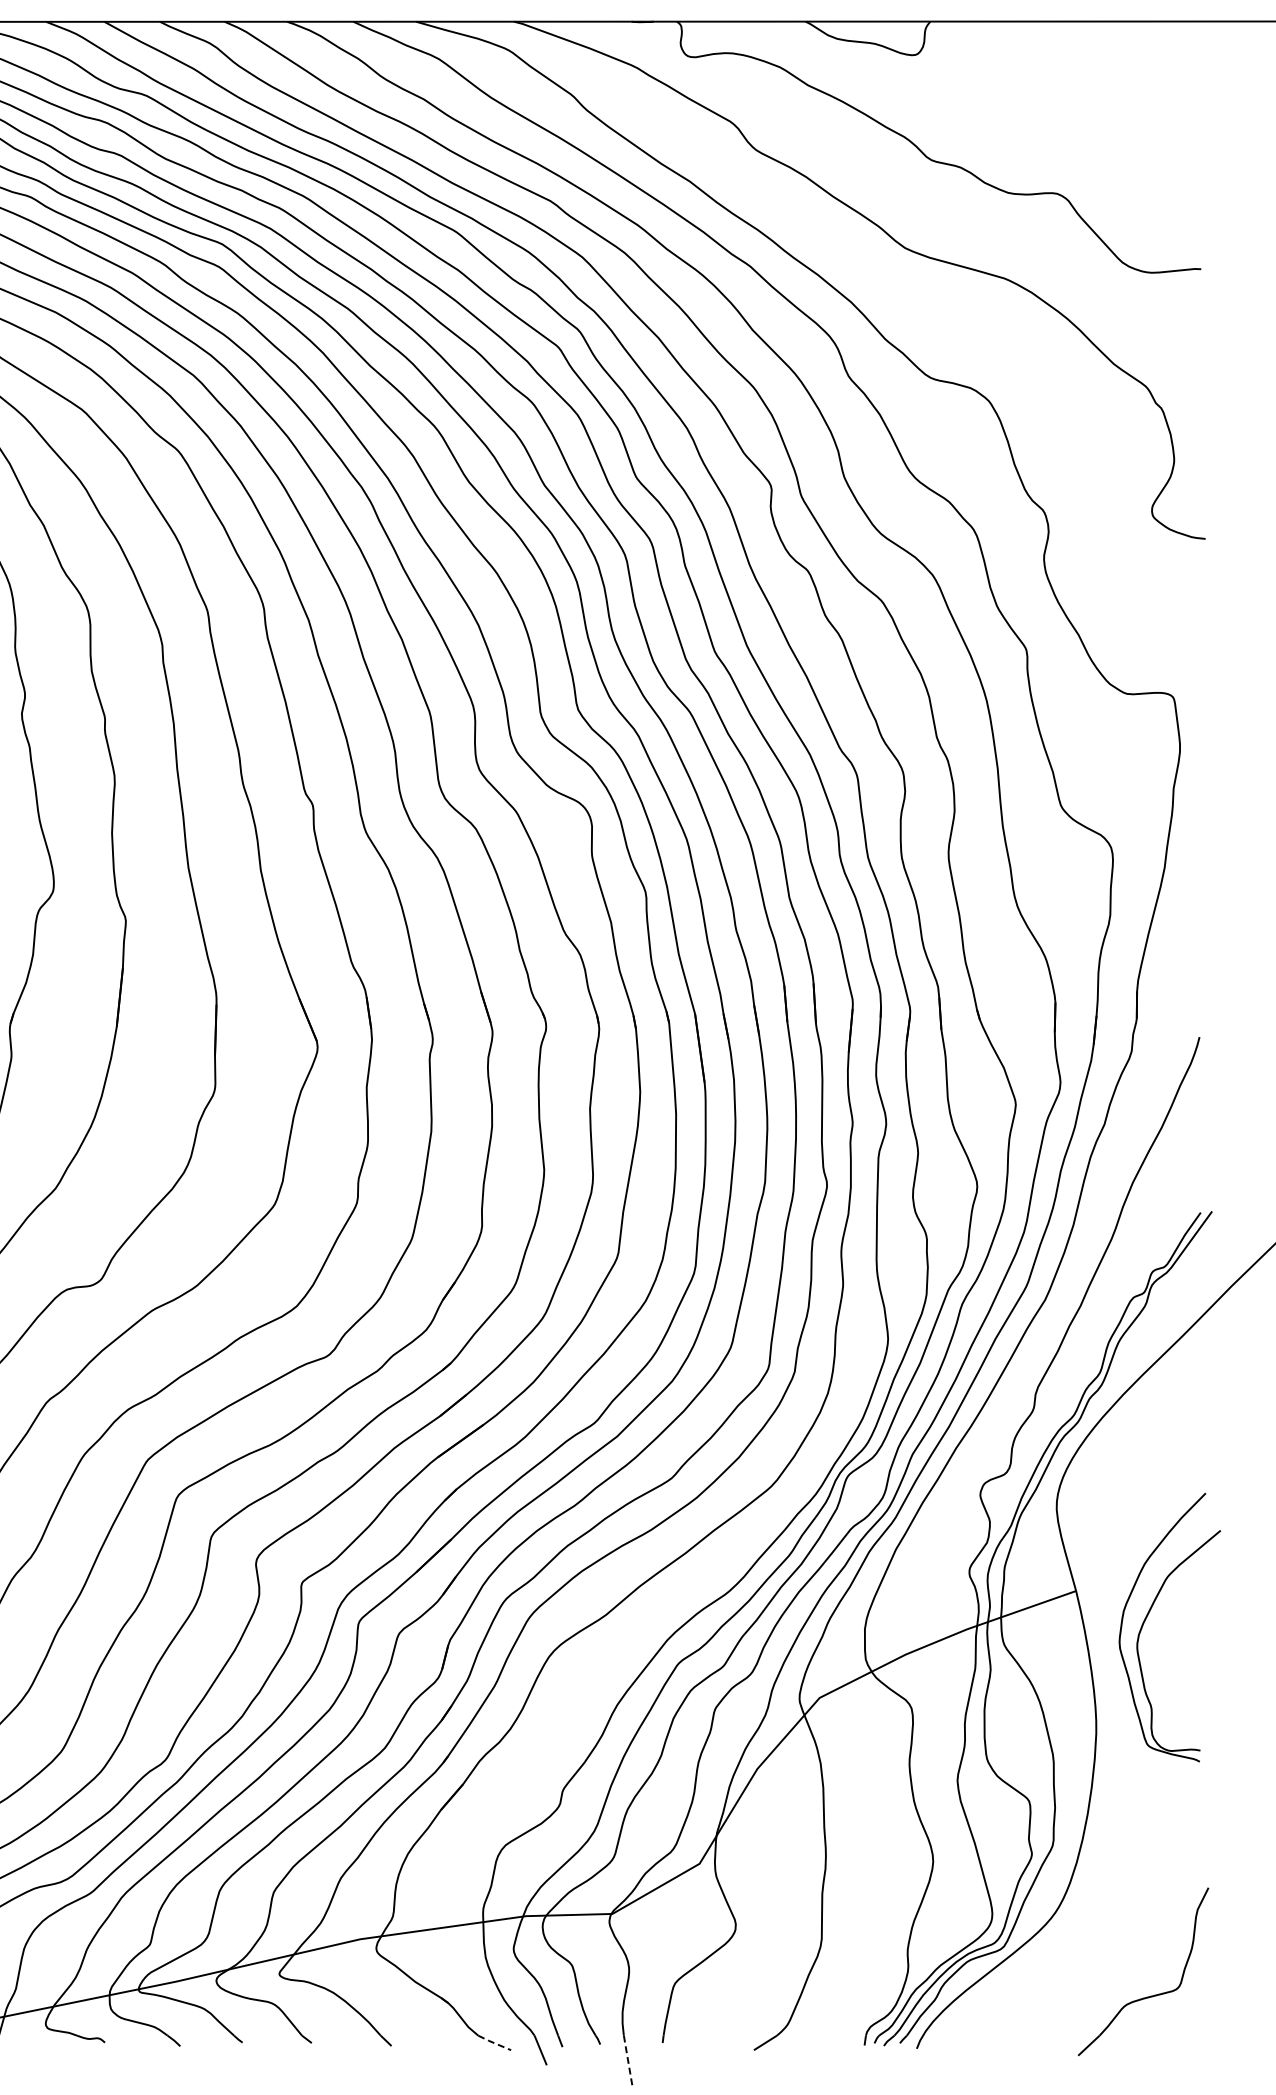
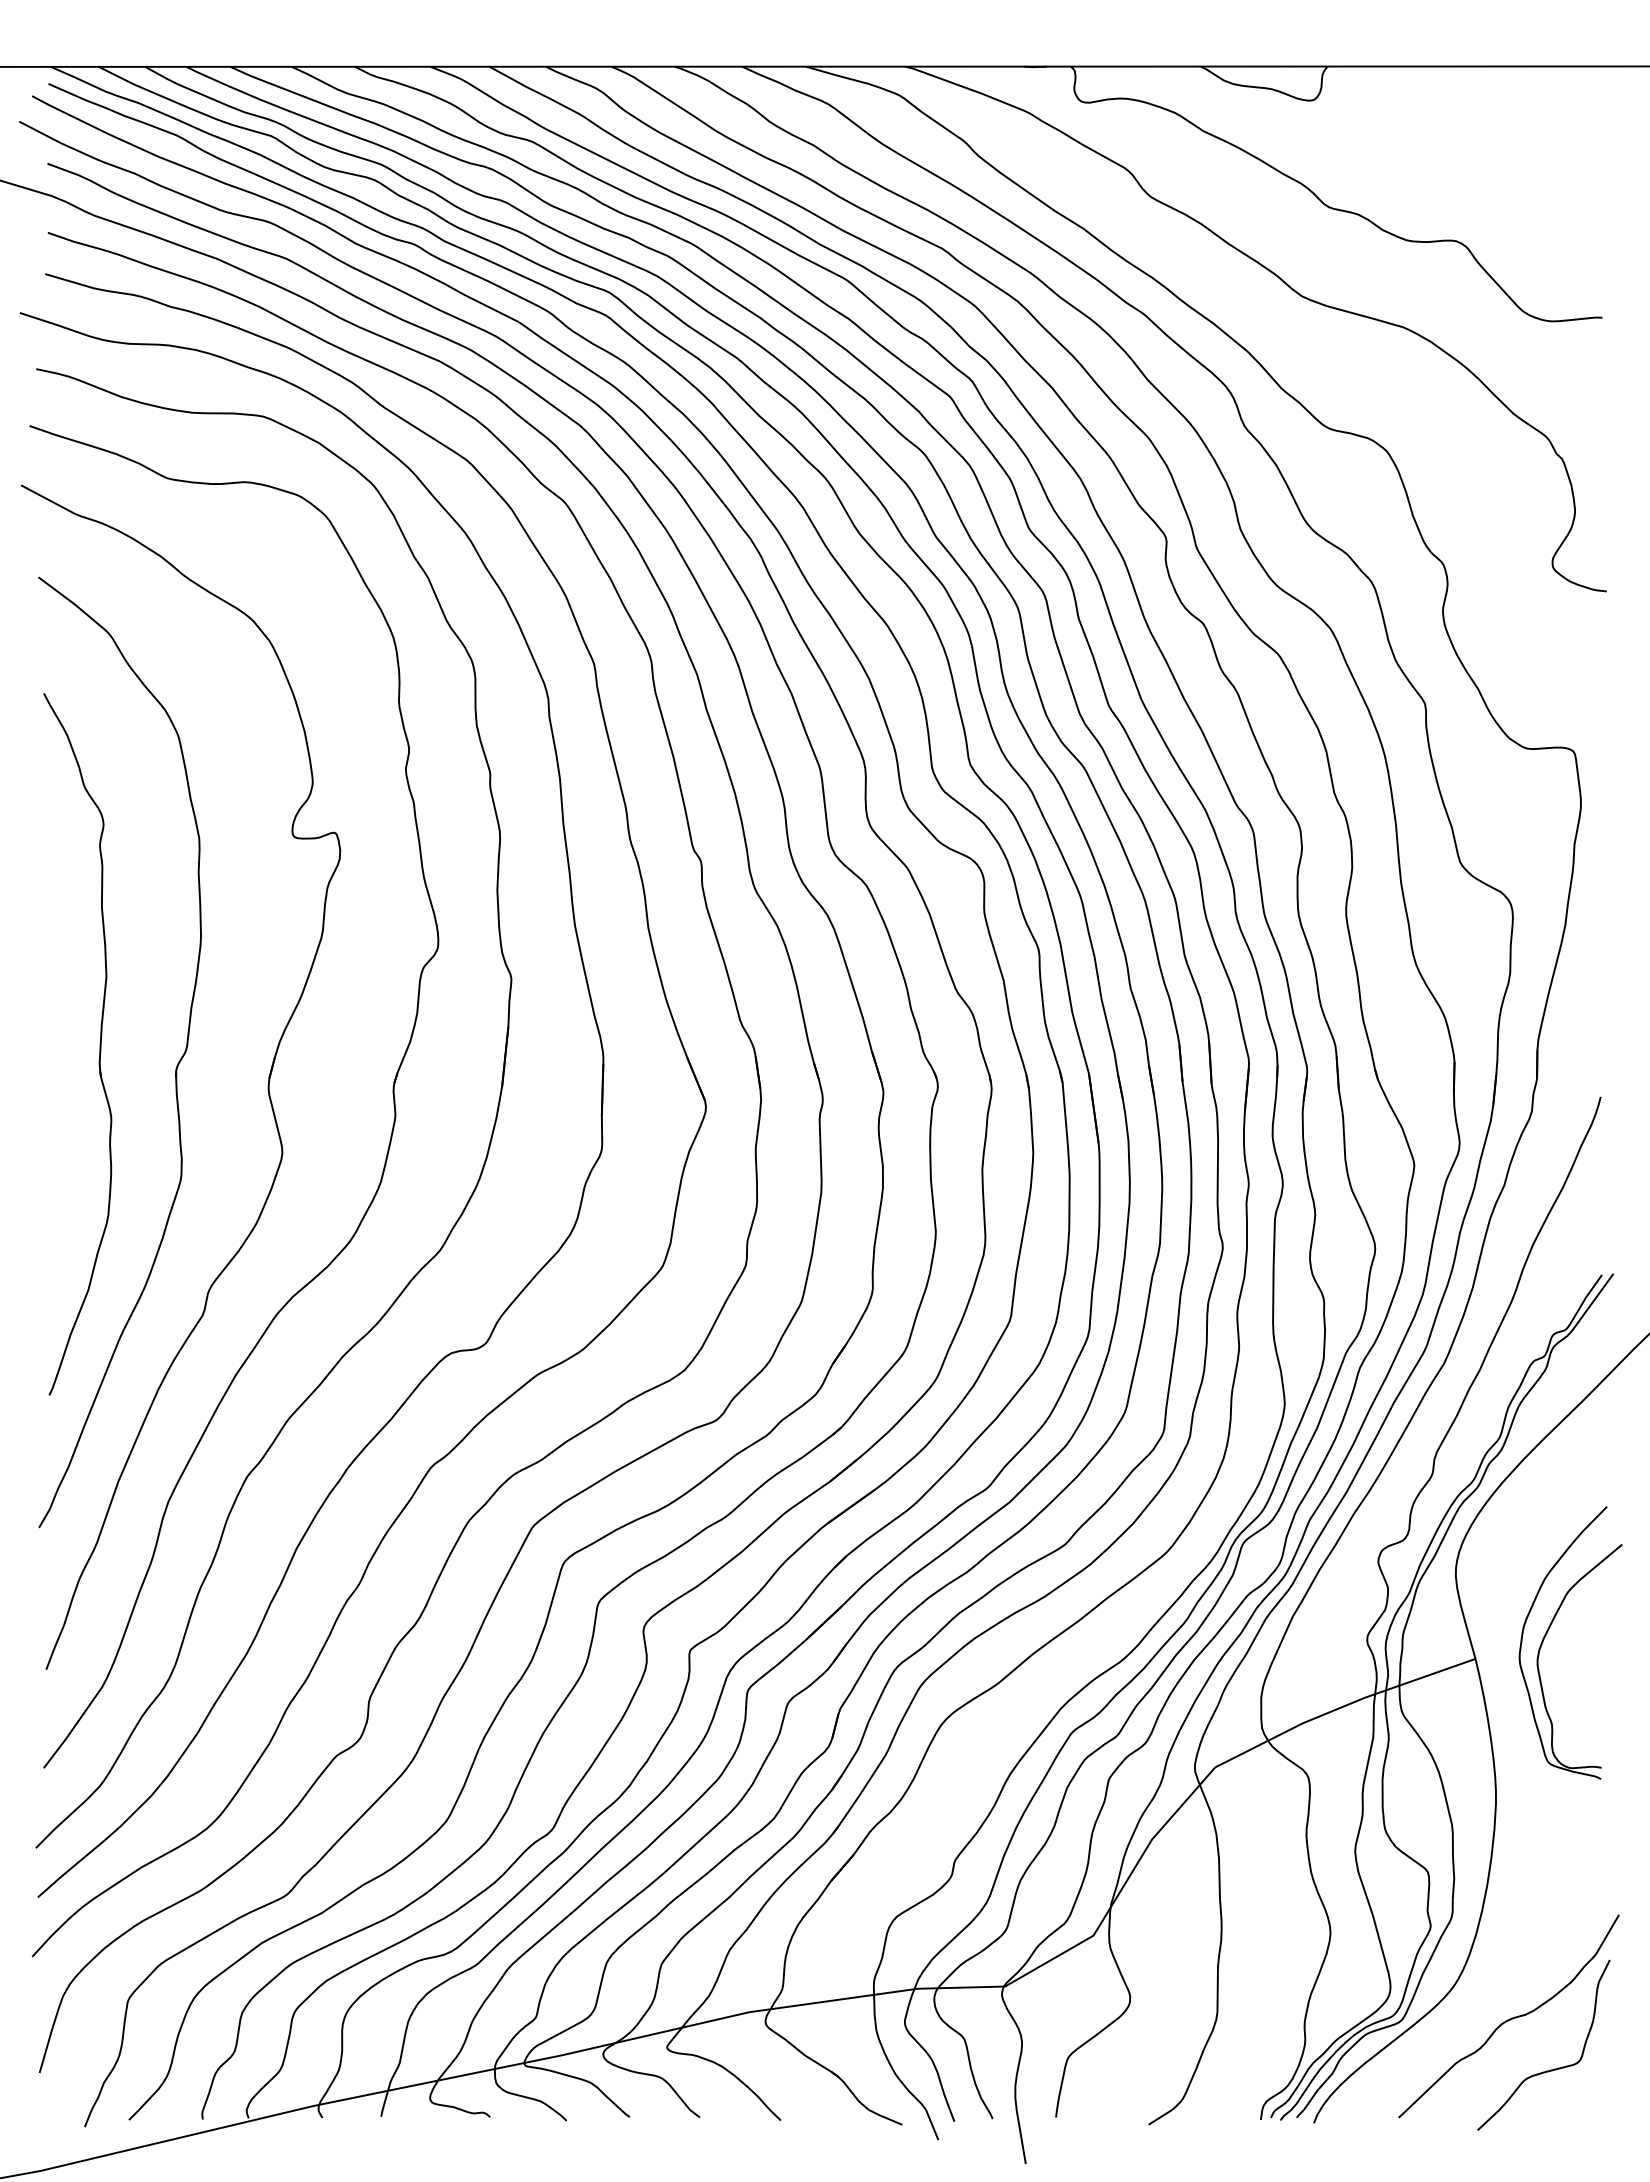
part: (1148, 1616) -> (1548, 1631), moved
part: (1108, 1943) -> (1508, 2016), added
line: (494, 2043) -> (885, 2117), dashed -> solid
line: (628, 2062) -> (1021, 2137), dashed -> solid

